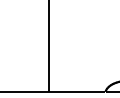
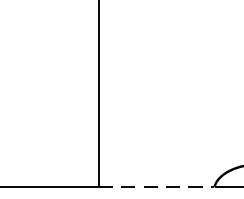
line: (77, 91) -> (157, 185), solid -> dashed

